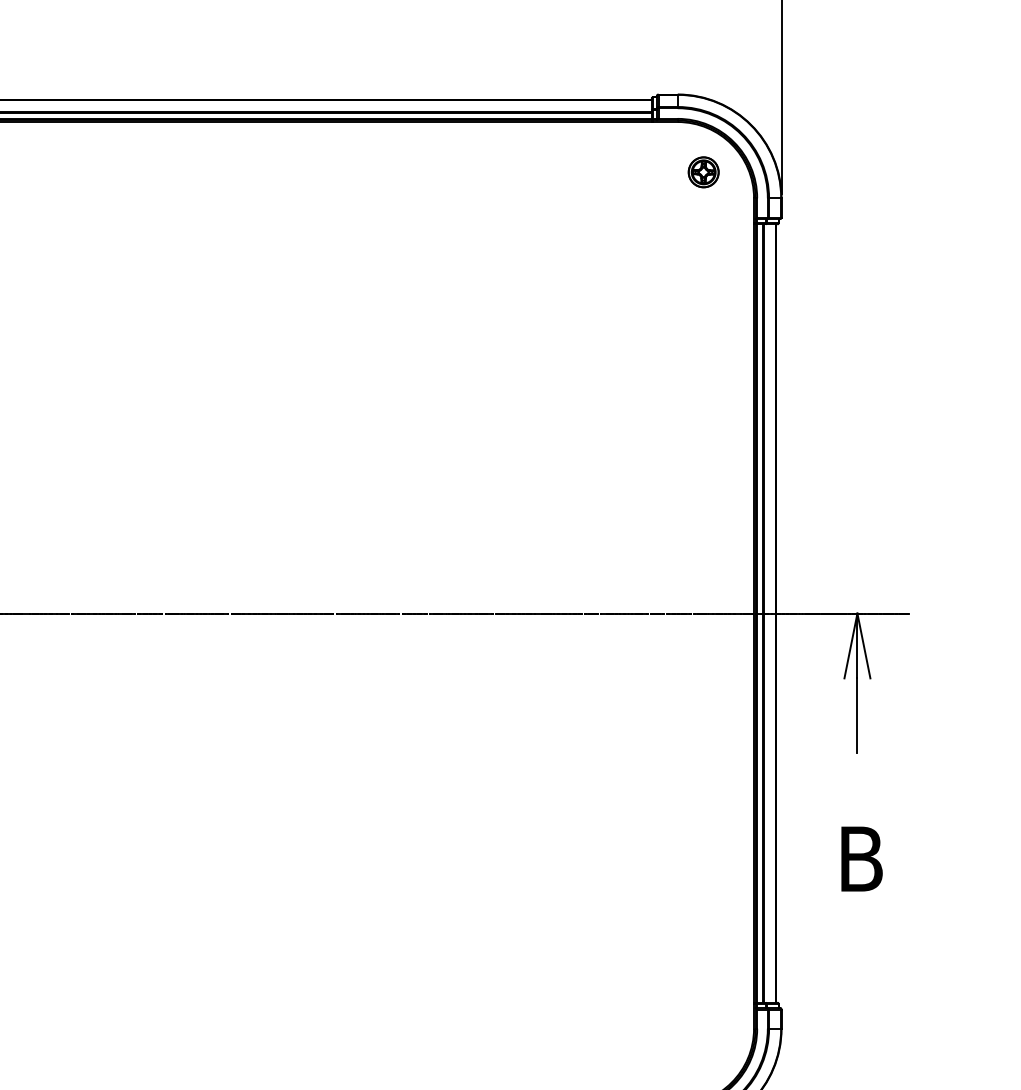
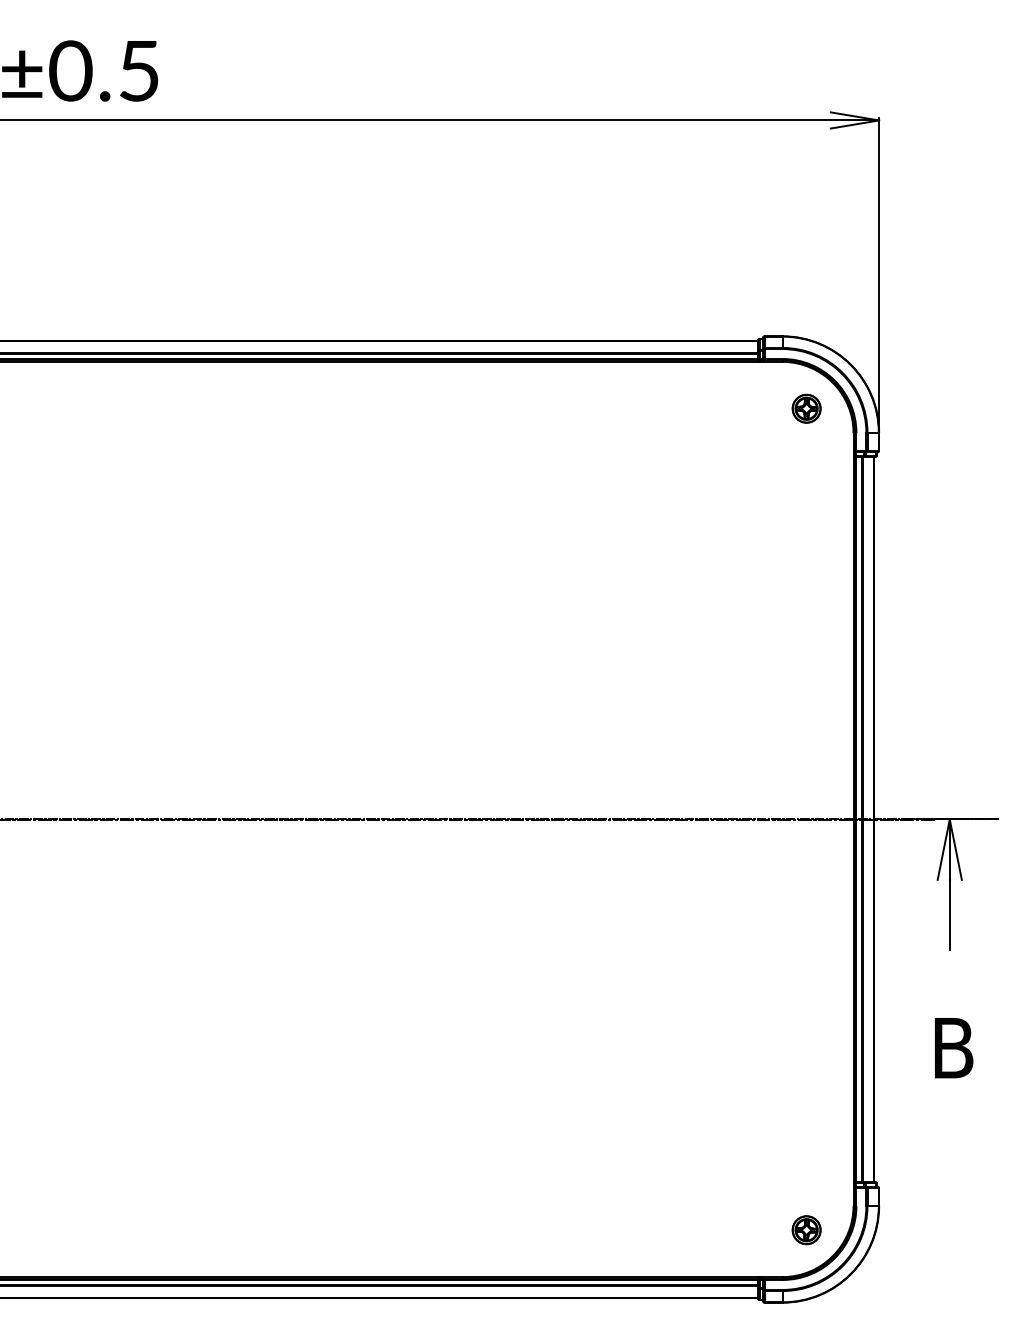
part: (703, 1054) -> (806, 1230), added

